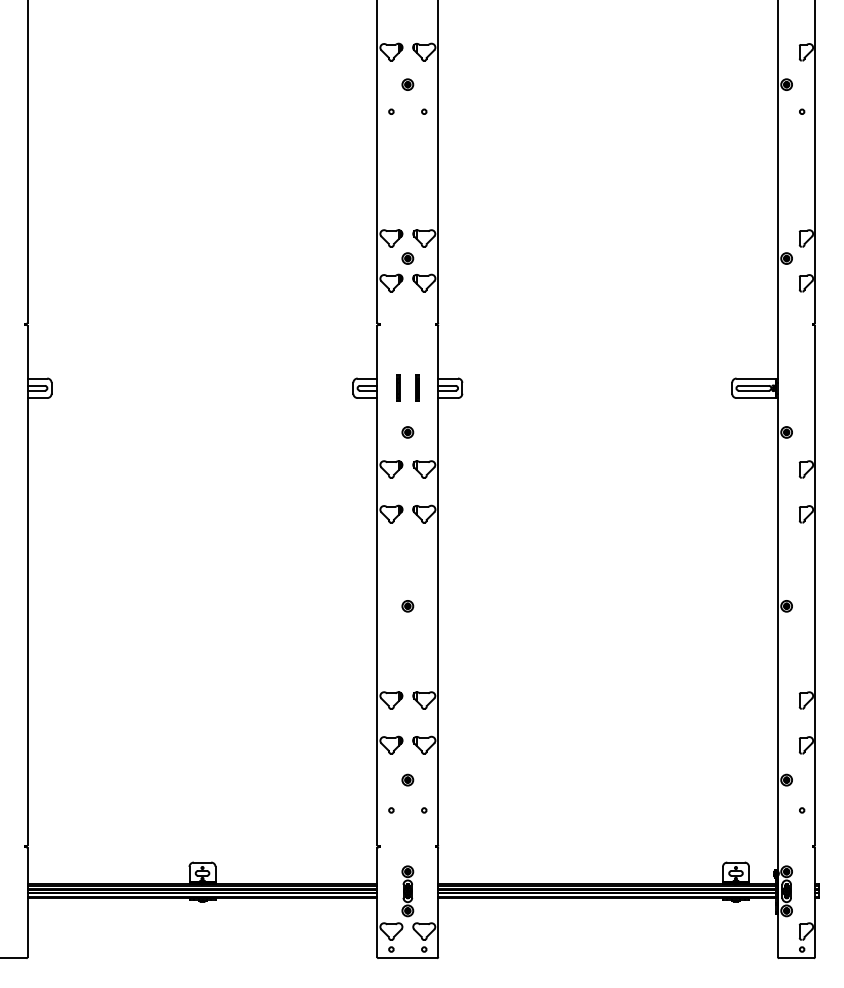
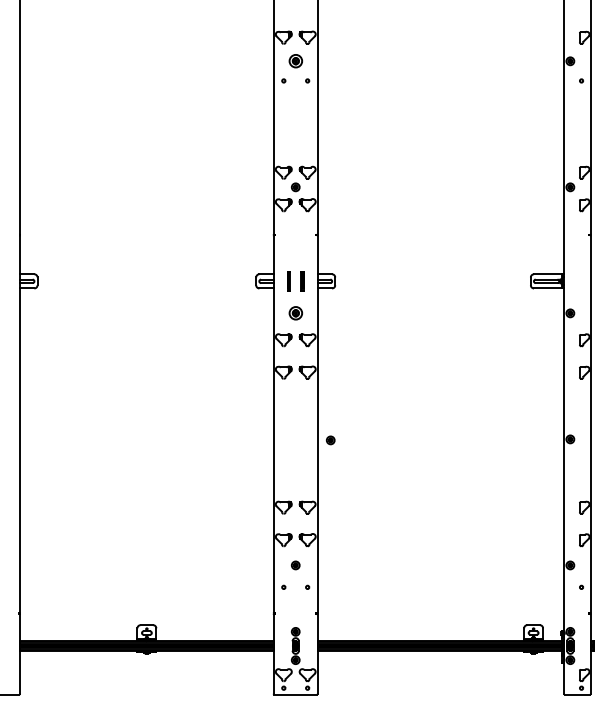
part: (407, 84) -> (295, 61), size x1.6
part: (407, 432) -> (295, 313), size x1.6
part: (407, 606) -> (330, 440), moved

